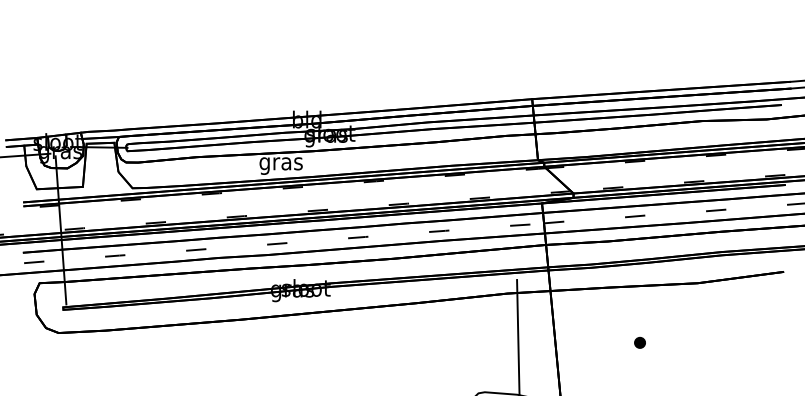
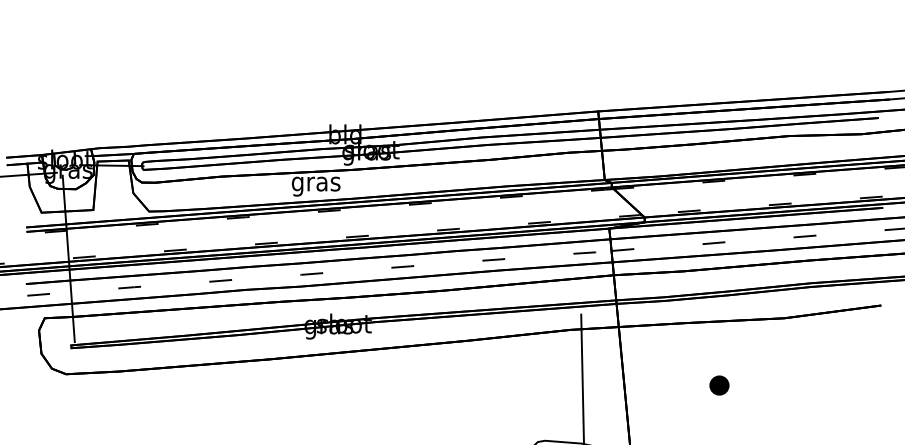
part: (639, 342) -> (718, 384), size x1.6

